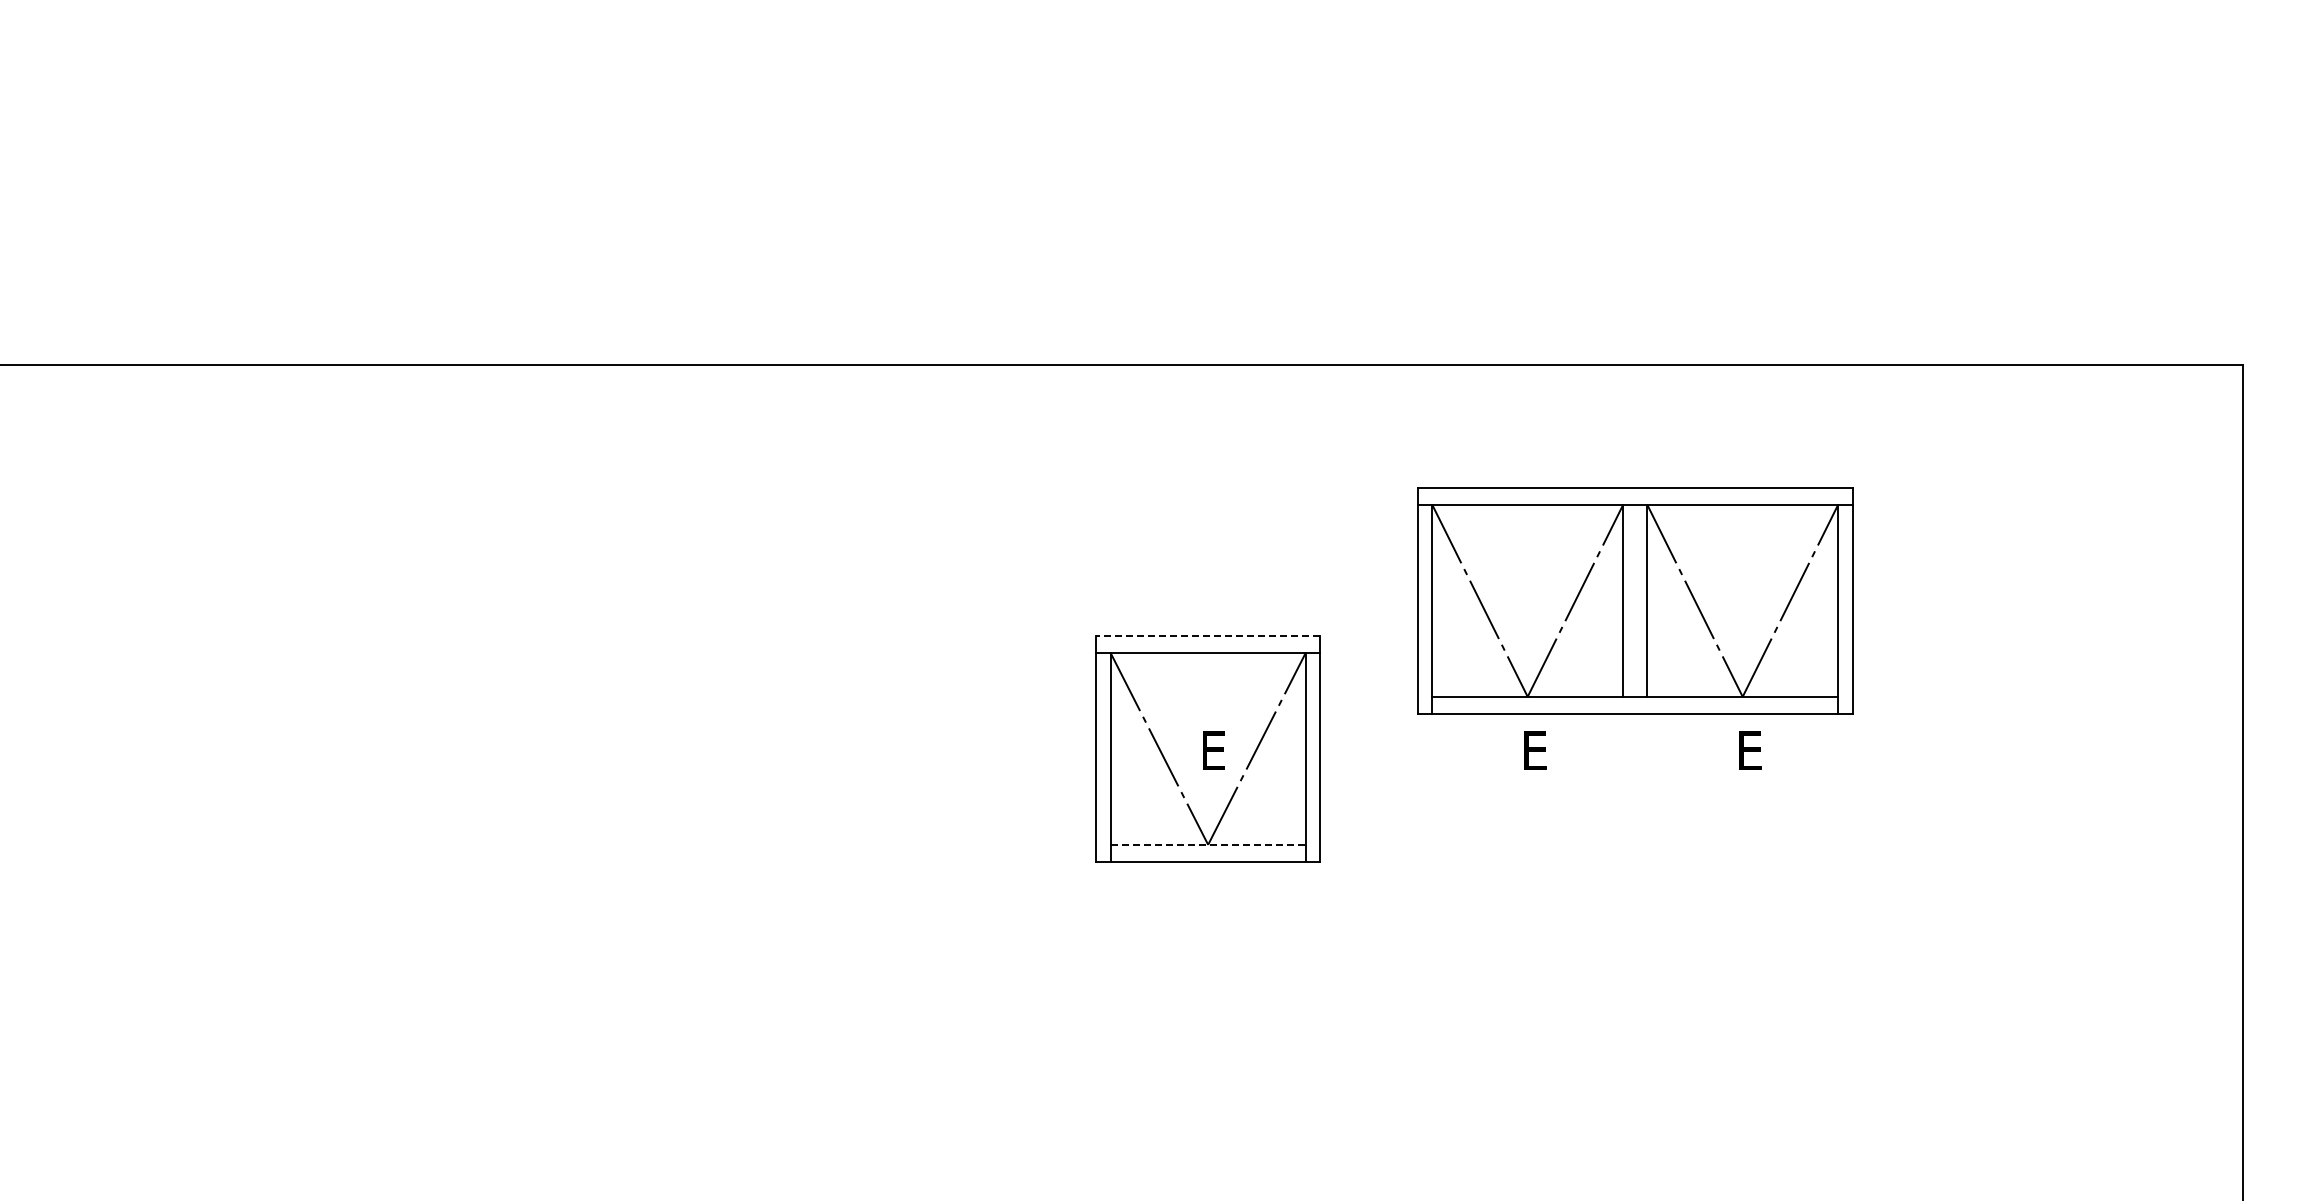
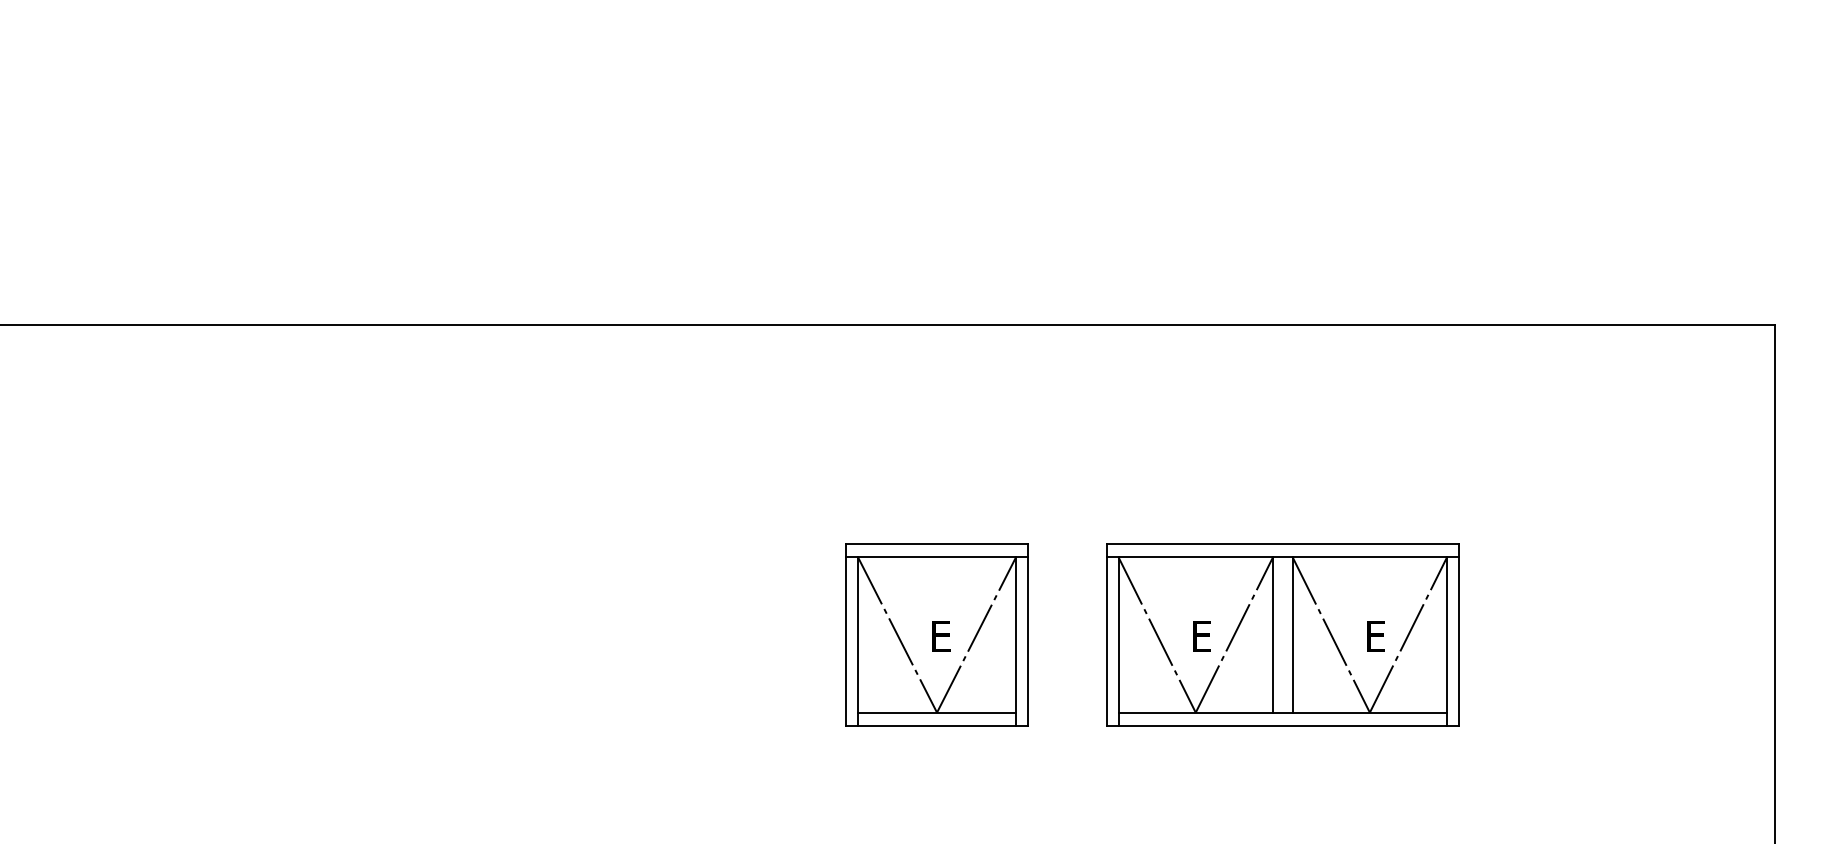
part: (1635, 600) -> (1283, 634), moved
line: (1207, 636) -> (936, 543), dashed -> solid
line: (1208, 844) -> (937, 712), dashed -> solid

